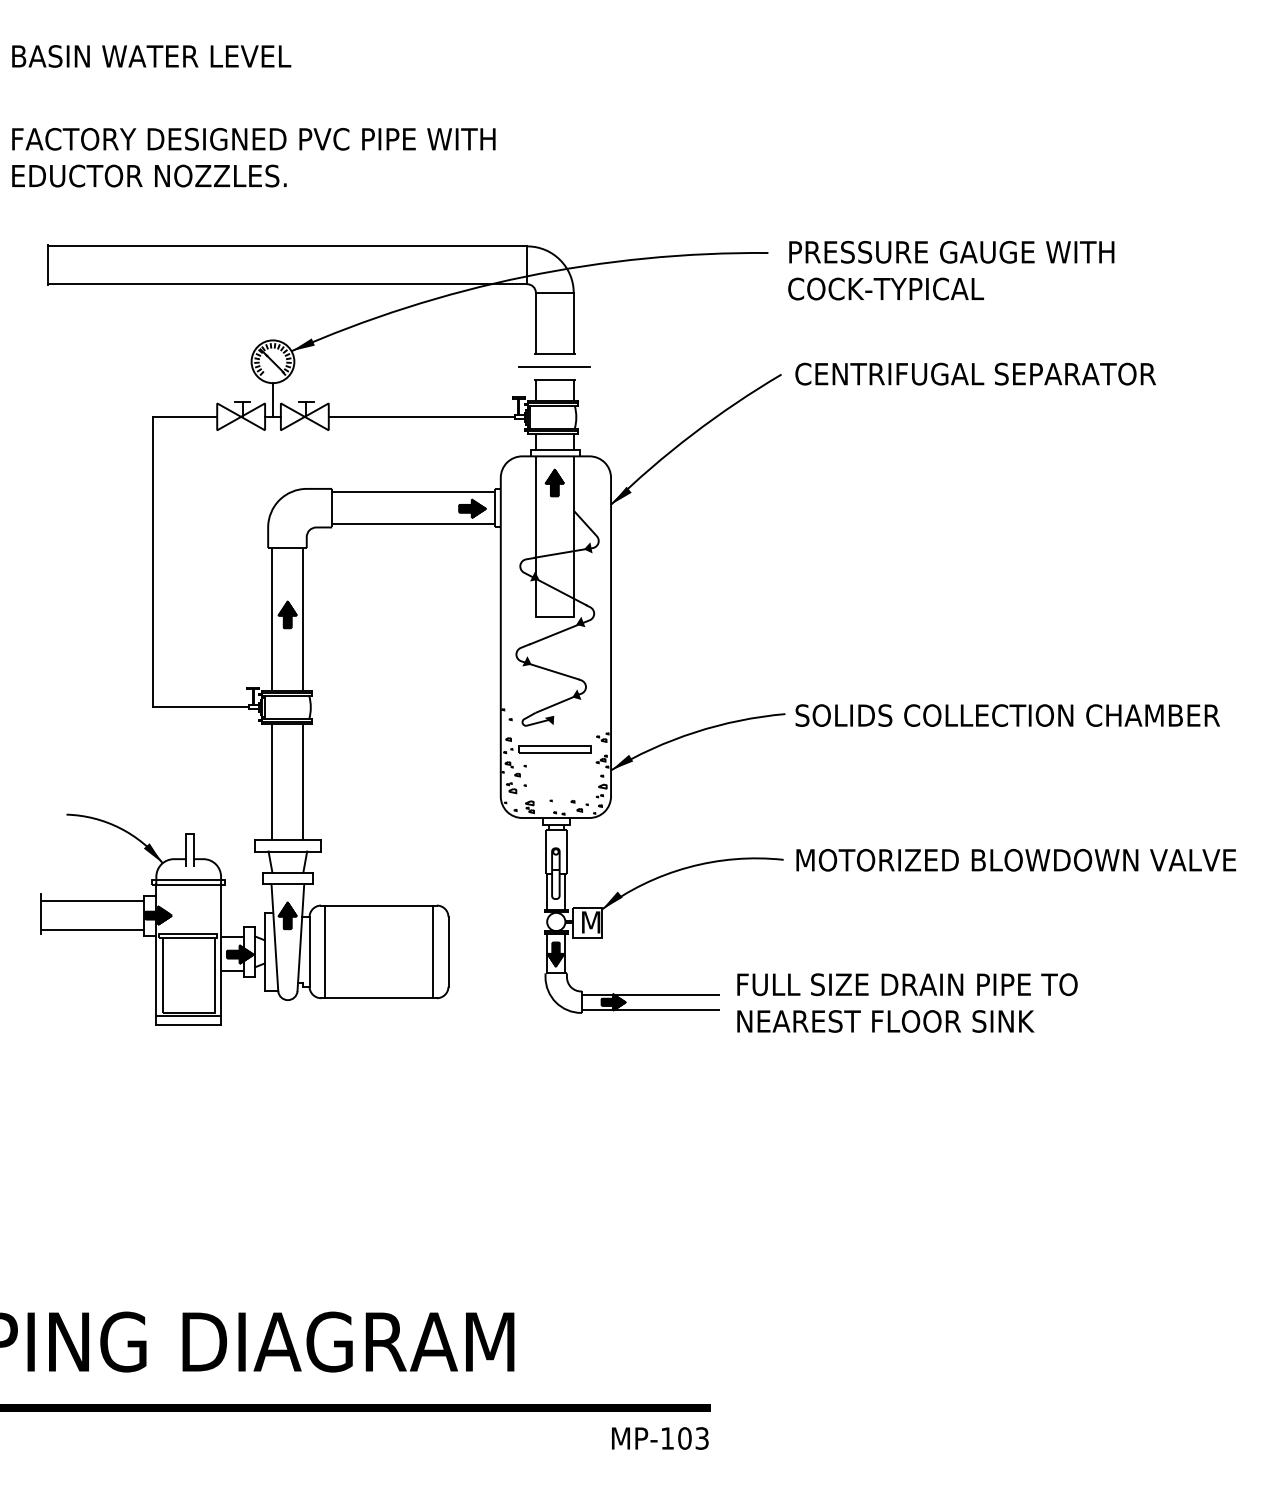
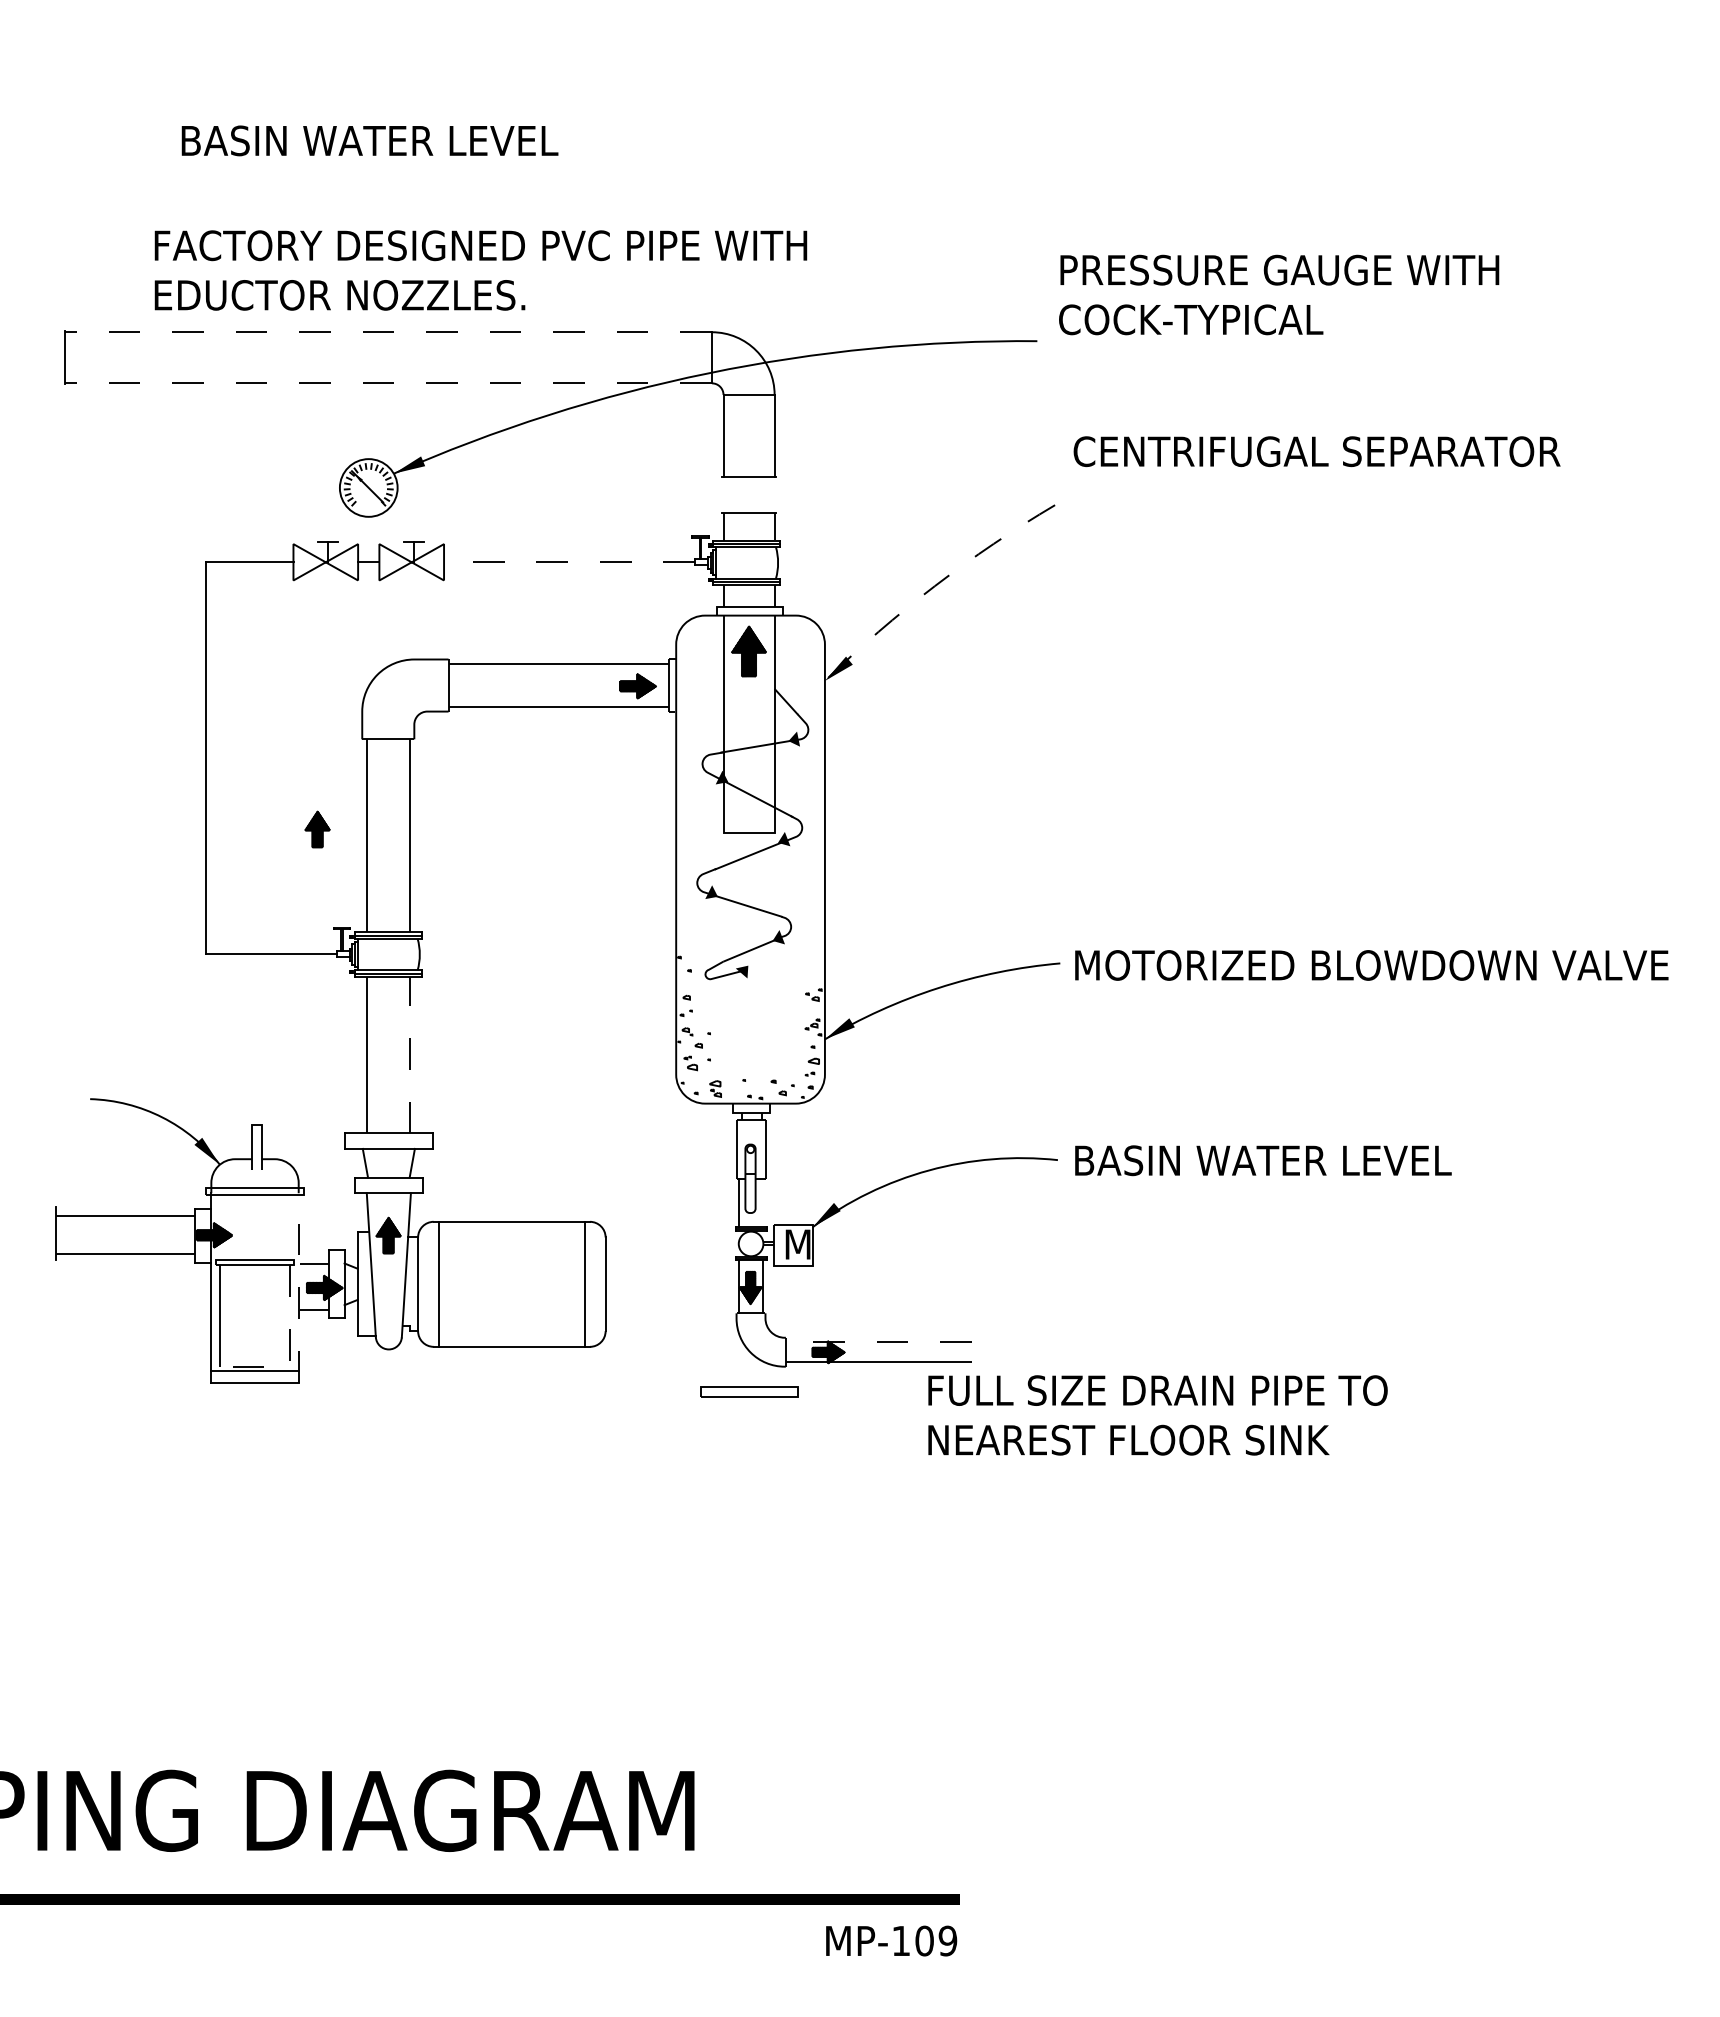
text: (151, 56) -> (369, 140), moved
text: (253, 157) -> (480, 270), moved
line: (287, 246) -> (388, 332), solid -> dashed
text: (951, 270) -> (1279, 294), moved
line: (287, 284) -> (388, 383), solid -> dashed
line: (554, 366) -> (748, 494), removed
text: (975, 374) -> (1316, 451), moved
line: (272, 399) -> (368, 539), removed
line: (421, 417) -> (569, 562), solid -> dashed
arc: (692, 434) -> (934, 586), solid -> dashed
part: (554, 482) -> (748, 651), size x1.4
part: (287, 614) -> (317, 829), moved
text: (1016, 715) -> (1371, 965), SOLIDS COLLECTION CHAMBER -> MOTORIZED BLOWDOWN VALVE
part: (555, 748) -> (749, 1391), moved
line: (303, 781) -> (409, 1054), solid -> dashed
text: (1017, 860) -> (1373, 1160), MOTORIZED BLOWDOWN VALVE -> BASIN WATER LEVEL
line: (565, 891) -> (763, 1202), removed
line: (220, 954) -> (298, 1287), solid -> dashed
line: (650, 994) -> (878, 1342), solid -> dashed
line: (214, 1001) -> (289, 1351), solid -> dashed
text: (907, 1003) -> (1157, 1415), moved
text: (701, 1438) -> (947, 1940), MP-103 -> MP-109

